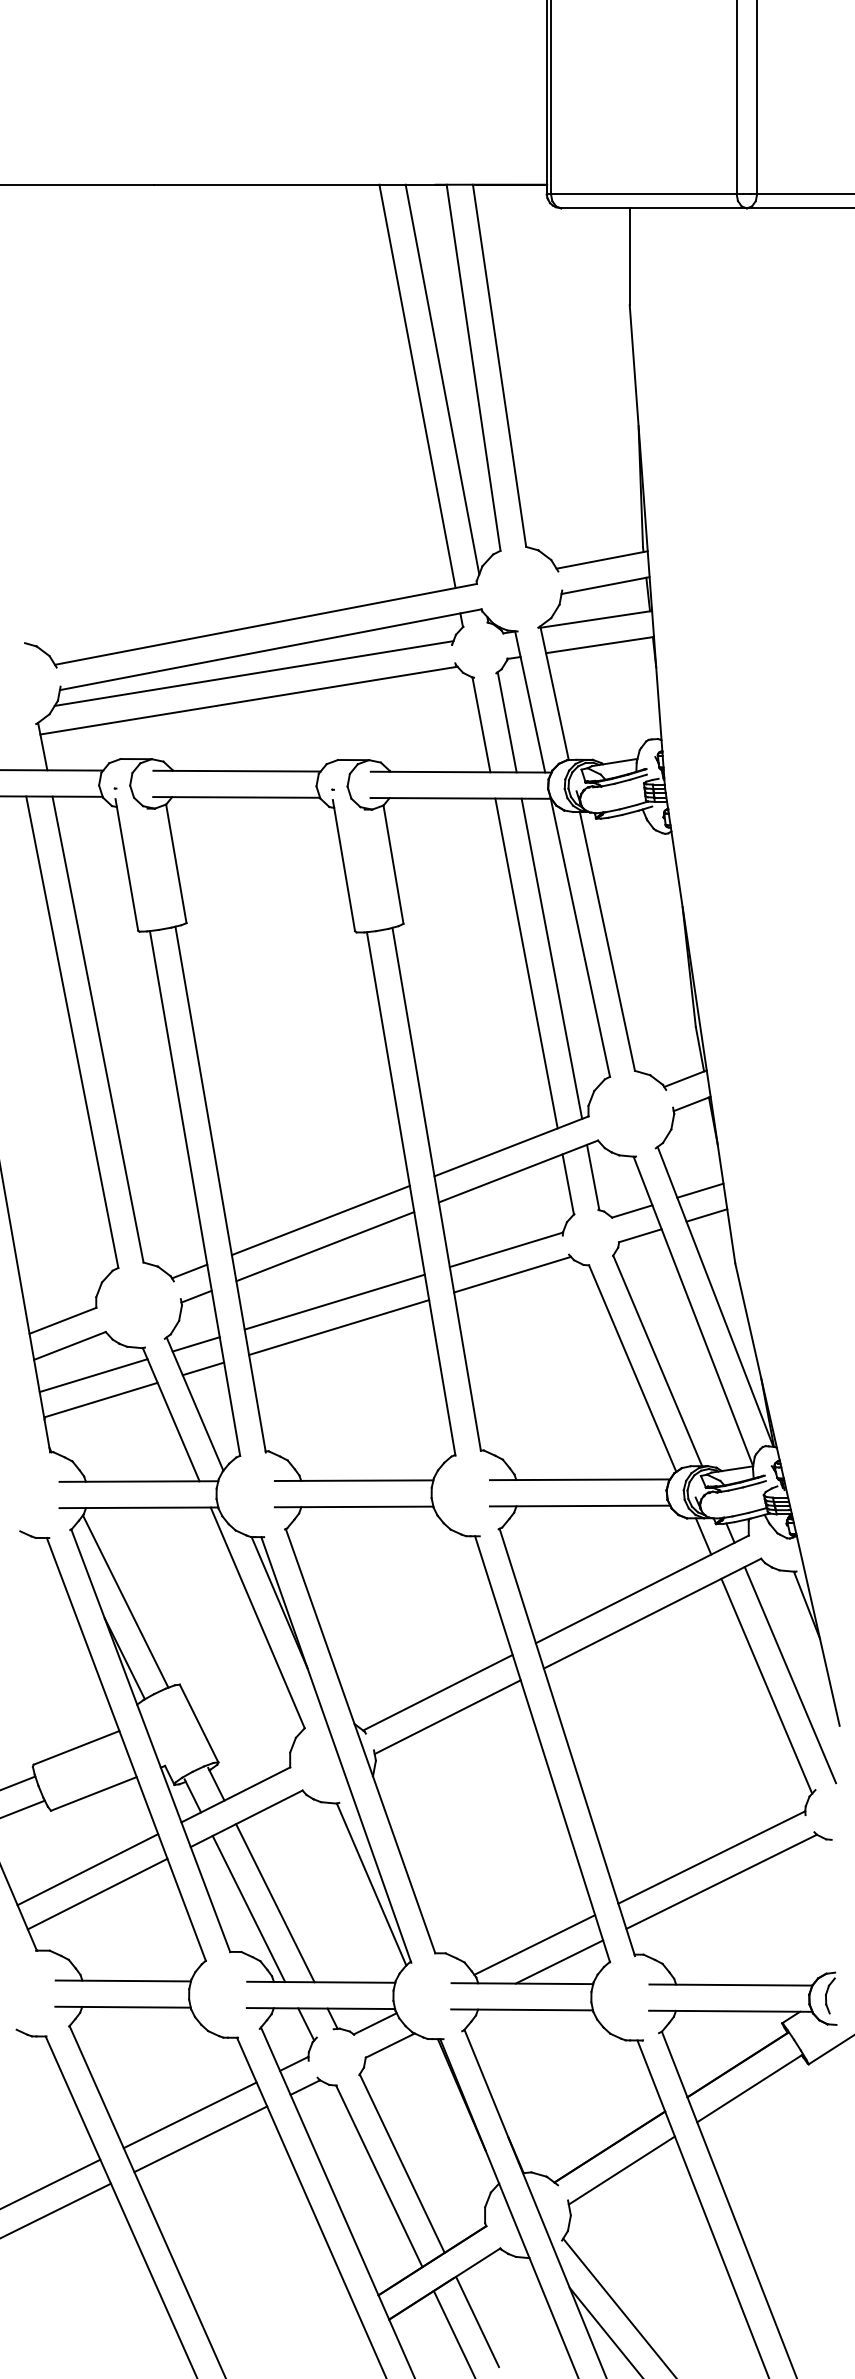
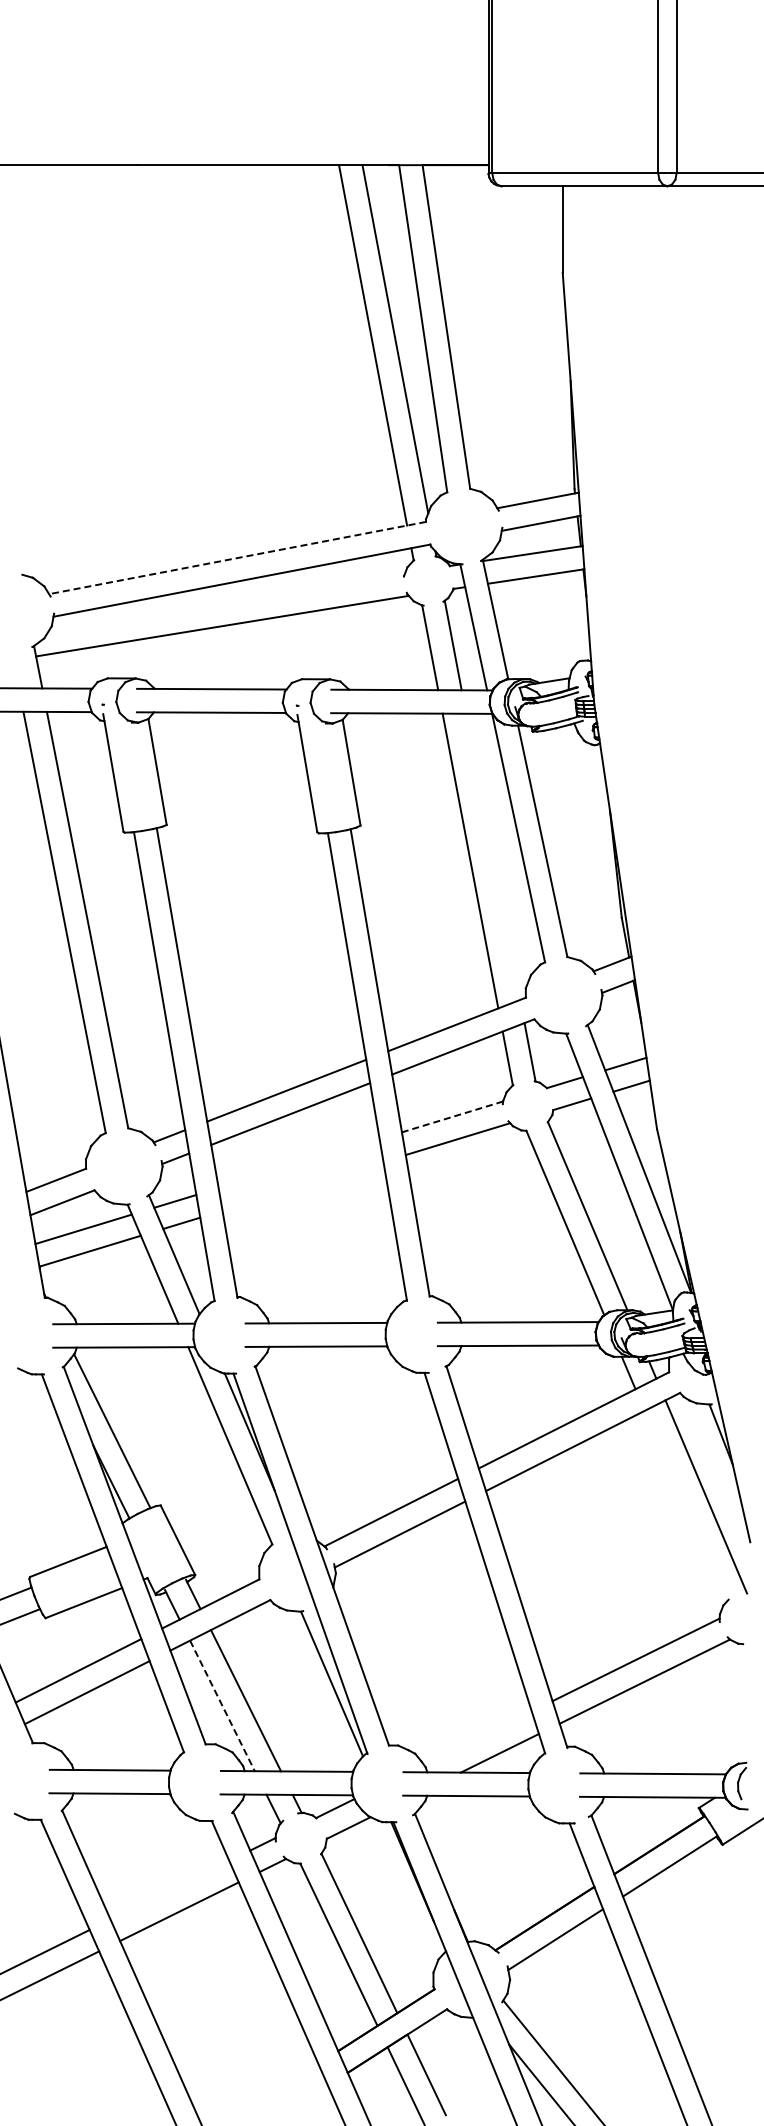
line: (265, 624) -> (237, 558), solid -> dashed
line: (253, 673) -> (226, 601), removed
line: (552, 958) -> (493, 856), removed
line: (506, 1249) -> (452, 1116), solid -> dashed
line: (334, 1301) -> (298, 1163), removed
line: (338, 1326) -> (302, 1185), removed
line: (766, 1685) -> (684, 1506), removed
line: (249, 1908) -> (222, 1705), solid -> dashed
line: (534, 1944) -> (477, 1737), removed
line: (189, 2114) -> (169, 1889), removed

